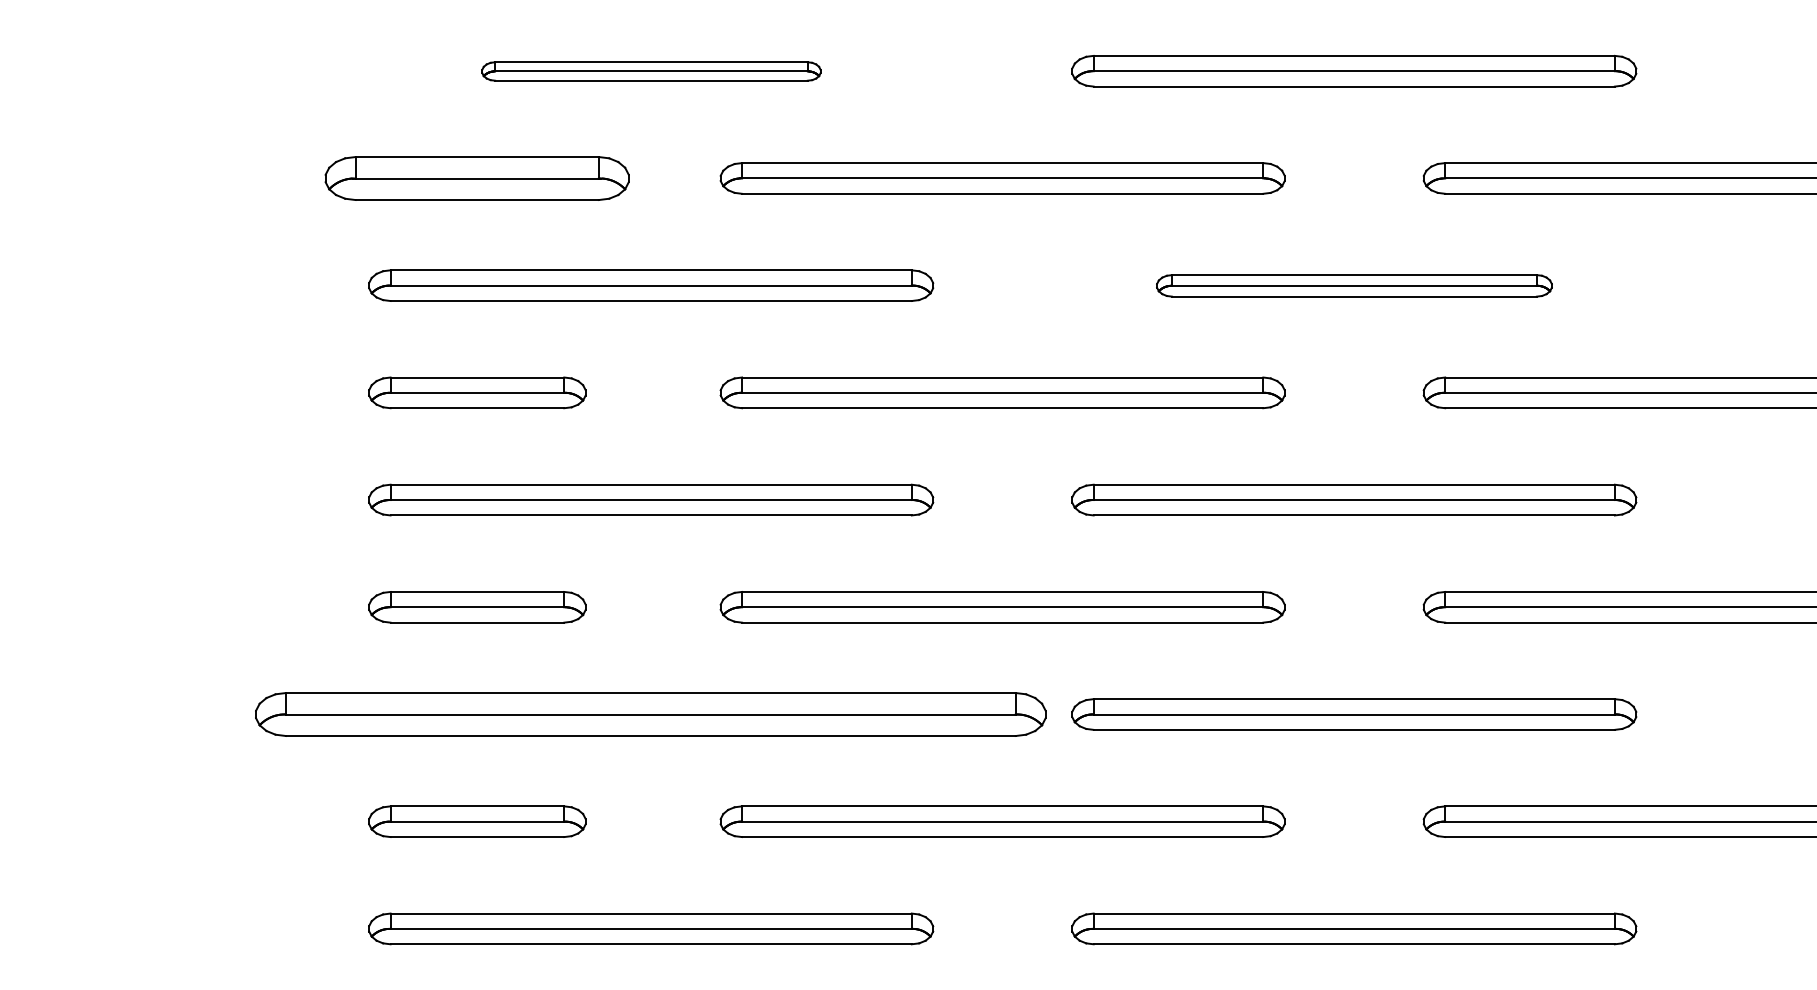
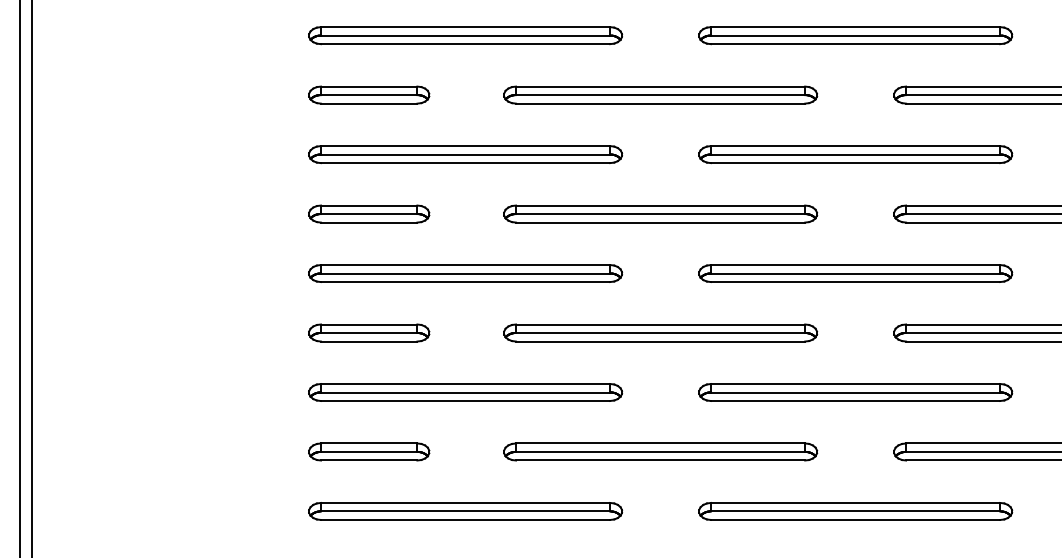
part: (651, 70) -> (465, 35), size x1.67
part: (477, 177) -> (369, 94), size x0.71
part: (1354, 285) -> (855, 154), size x1.43
part: (651, 714) -> (465, 392), size x0.71

